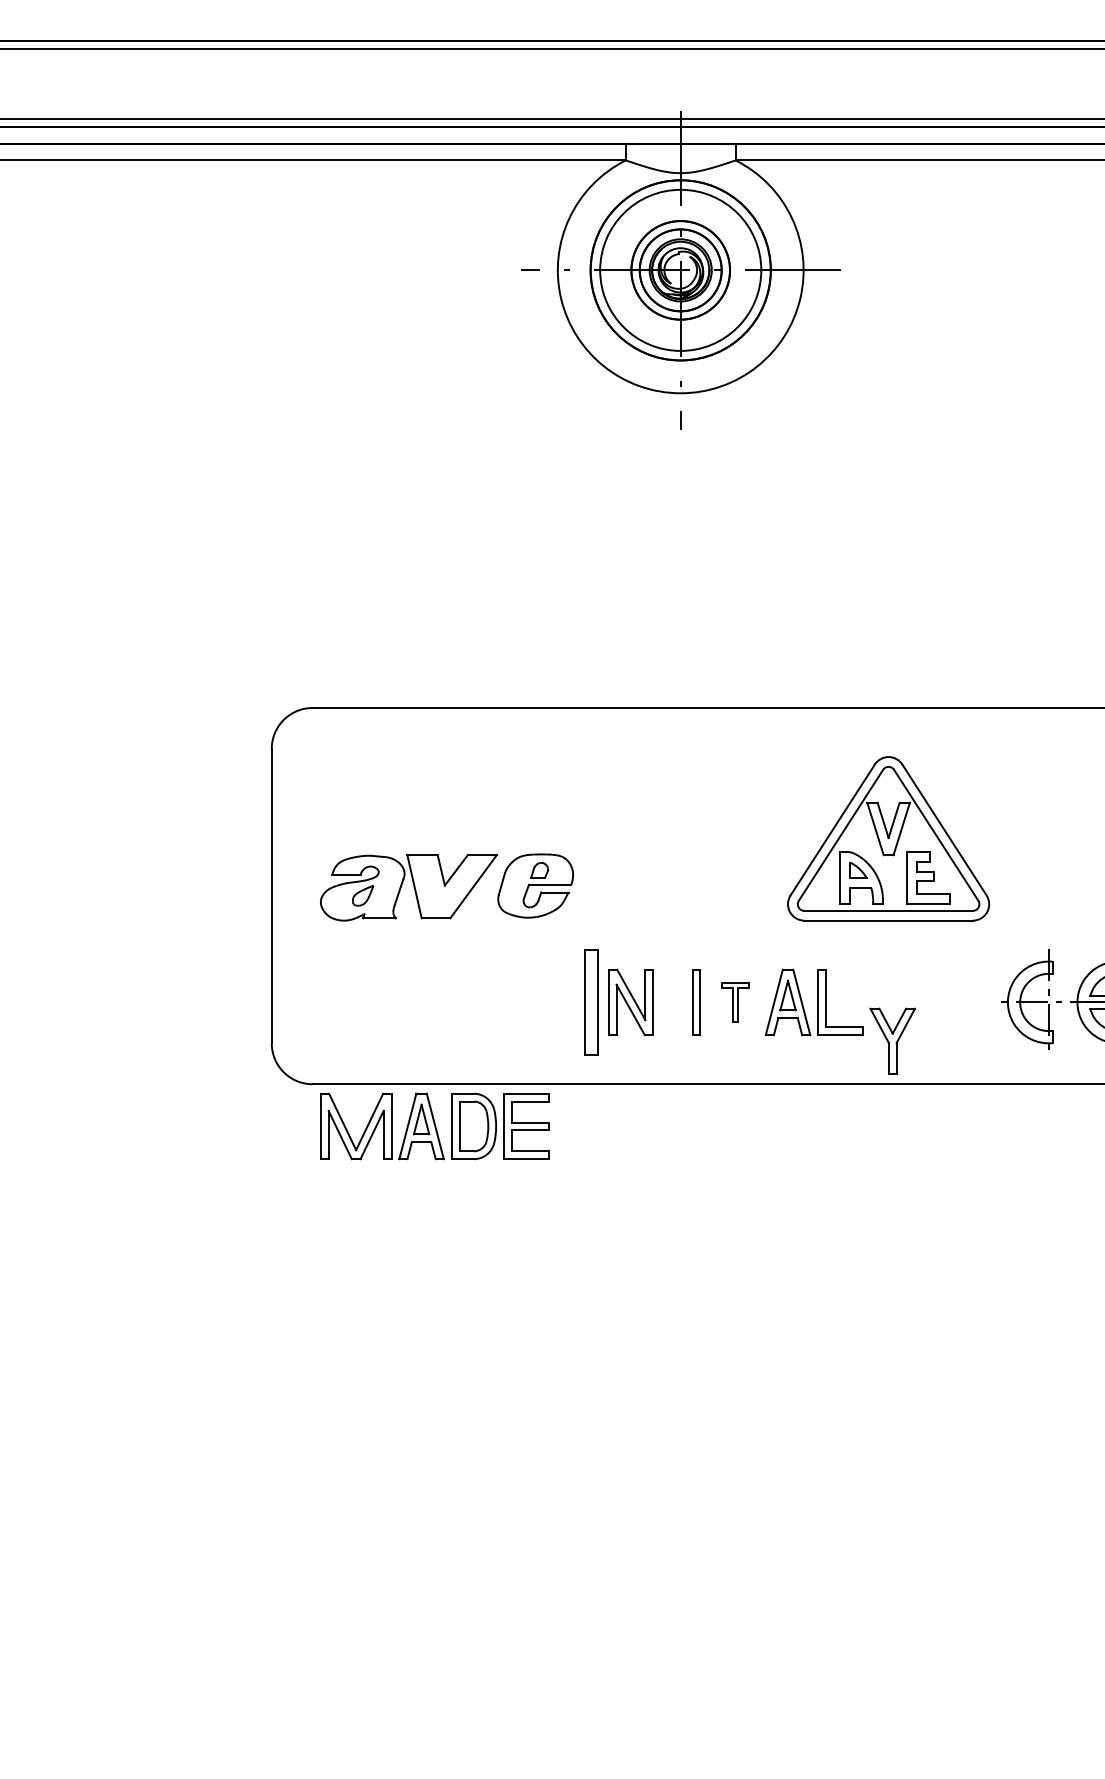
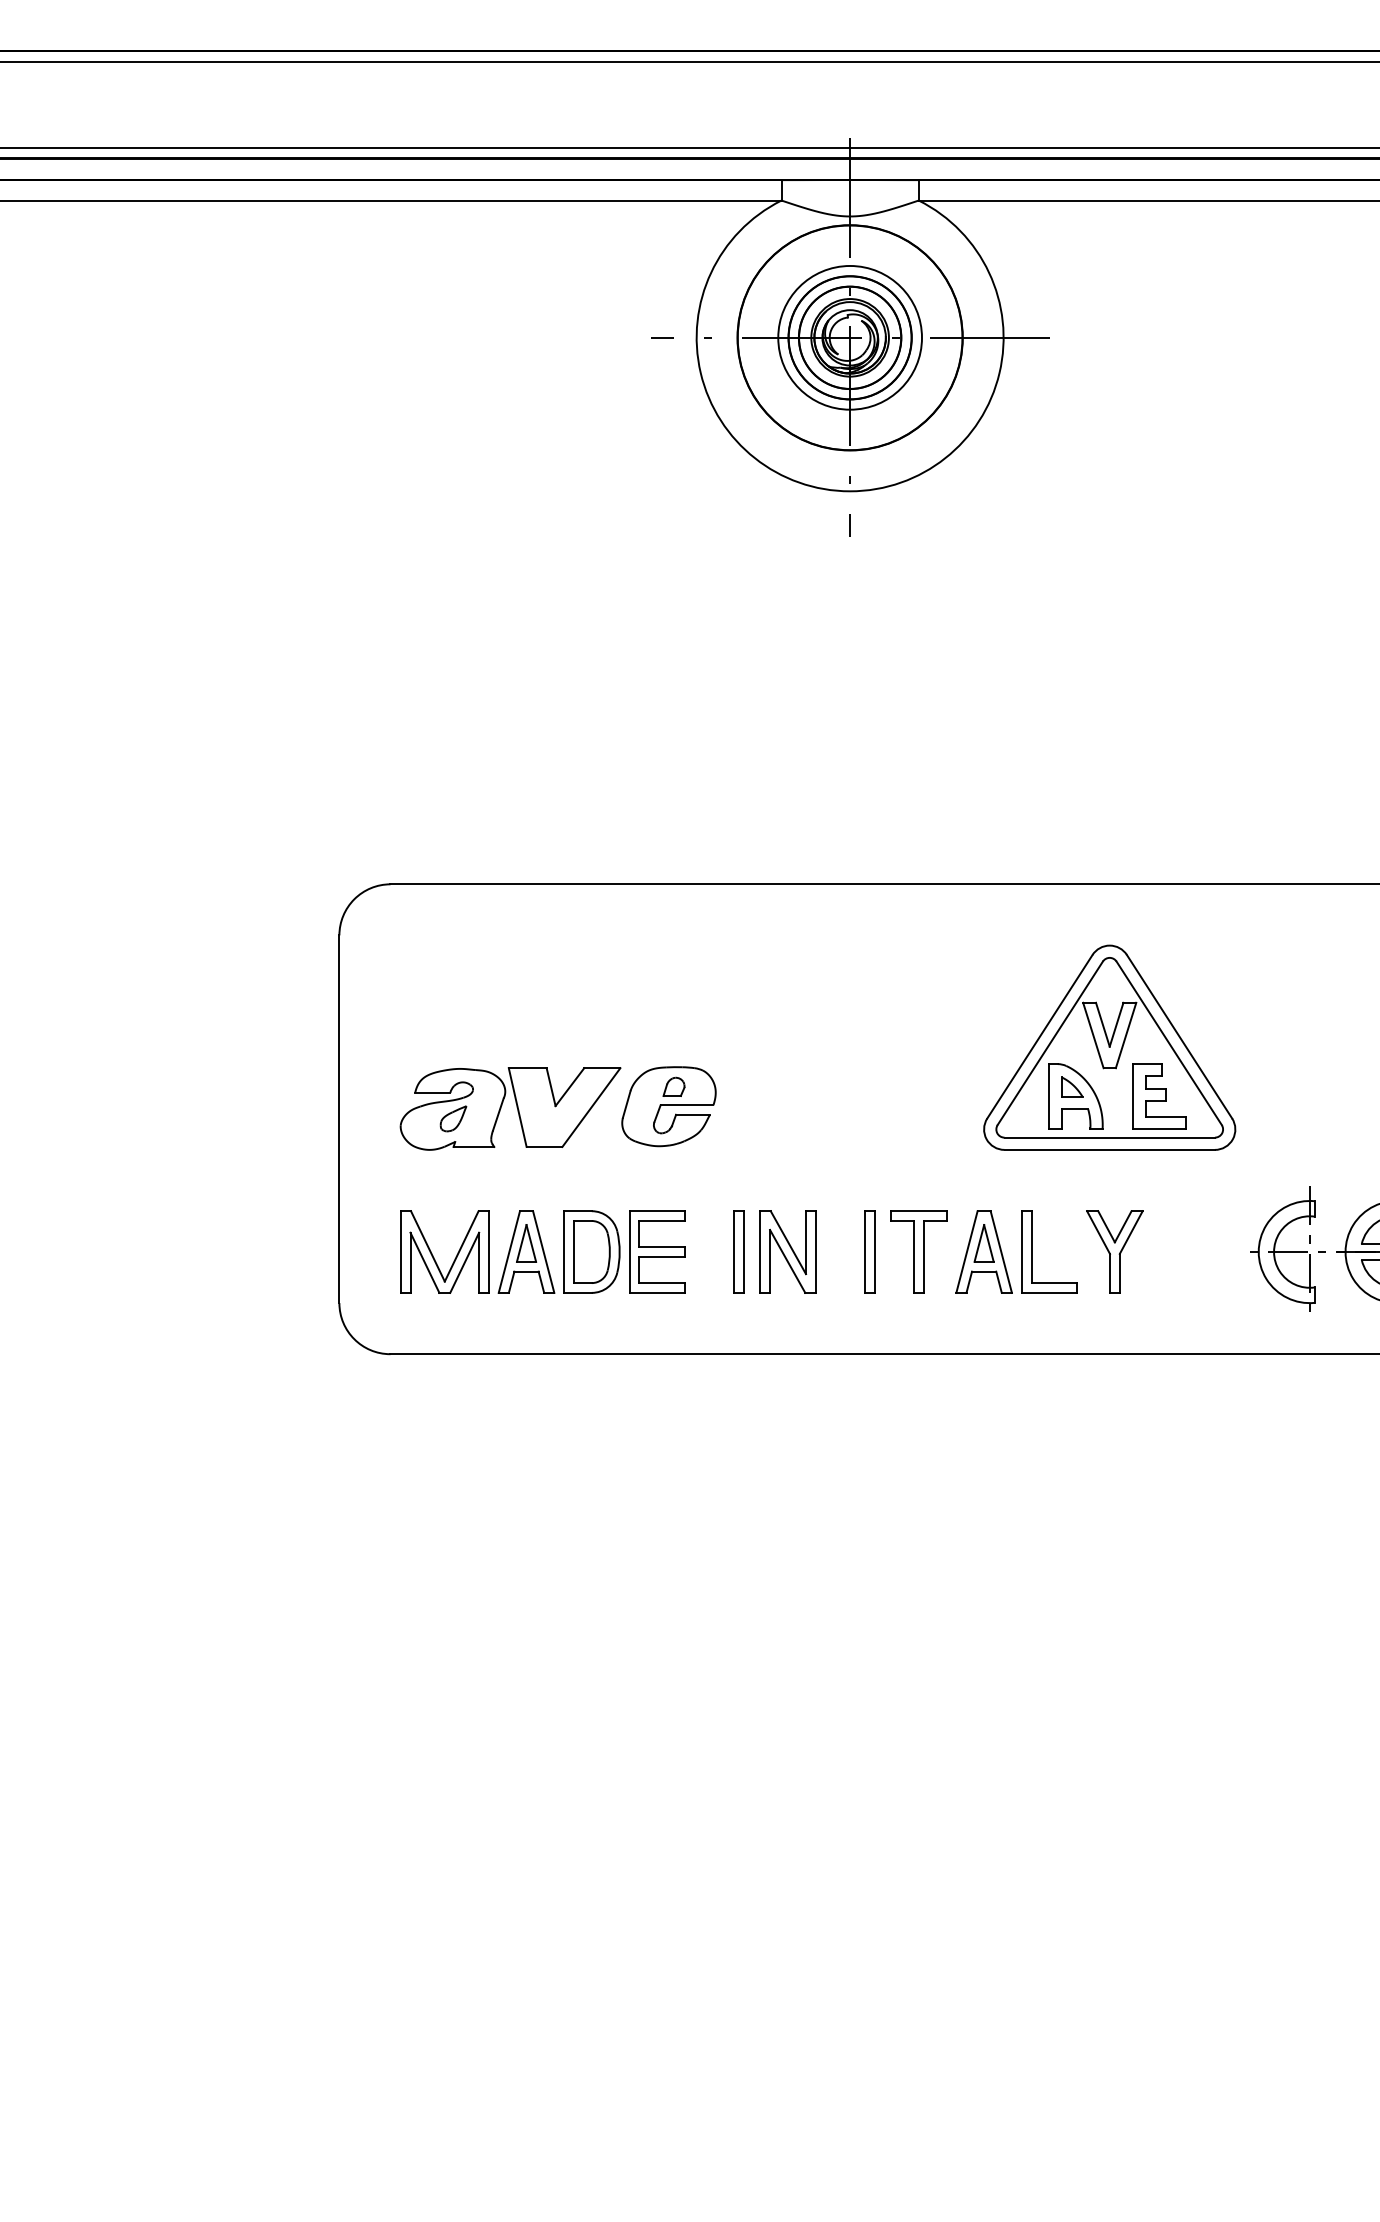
circle: (680, 269) -> (849, 336), size x0.71
part: (591, 1002) -> (738, 1252), size x0.62
part: (735, 1002) -> (918, 1252), size x1.67
part: (892, 1040) -> (1114, 1250), moved
part: (434, 1126) -> (542, 1252), moved

